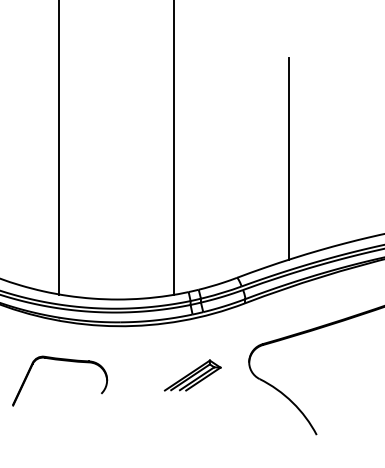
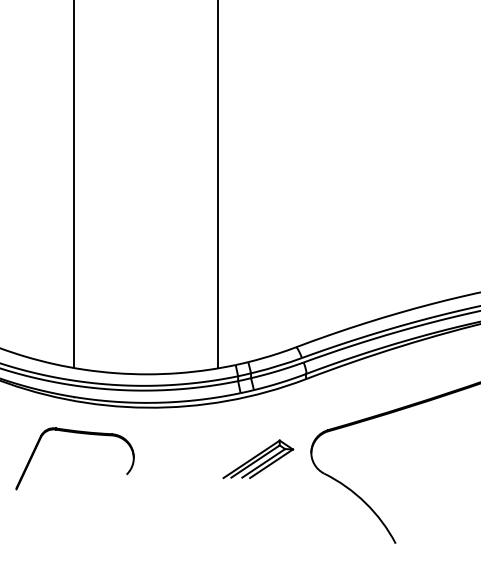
line: (289, 158) -> (361, 198), removed
part: (63, 361) -> (79, 434), moved
part: (192, 375) -> (257, 459), moved

